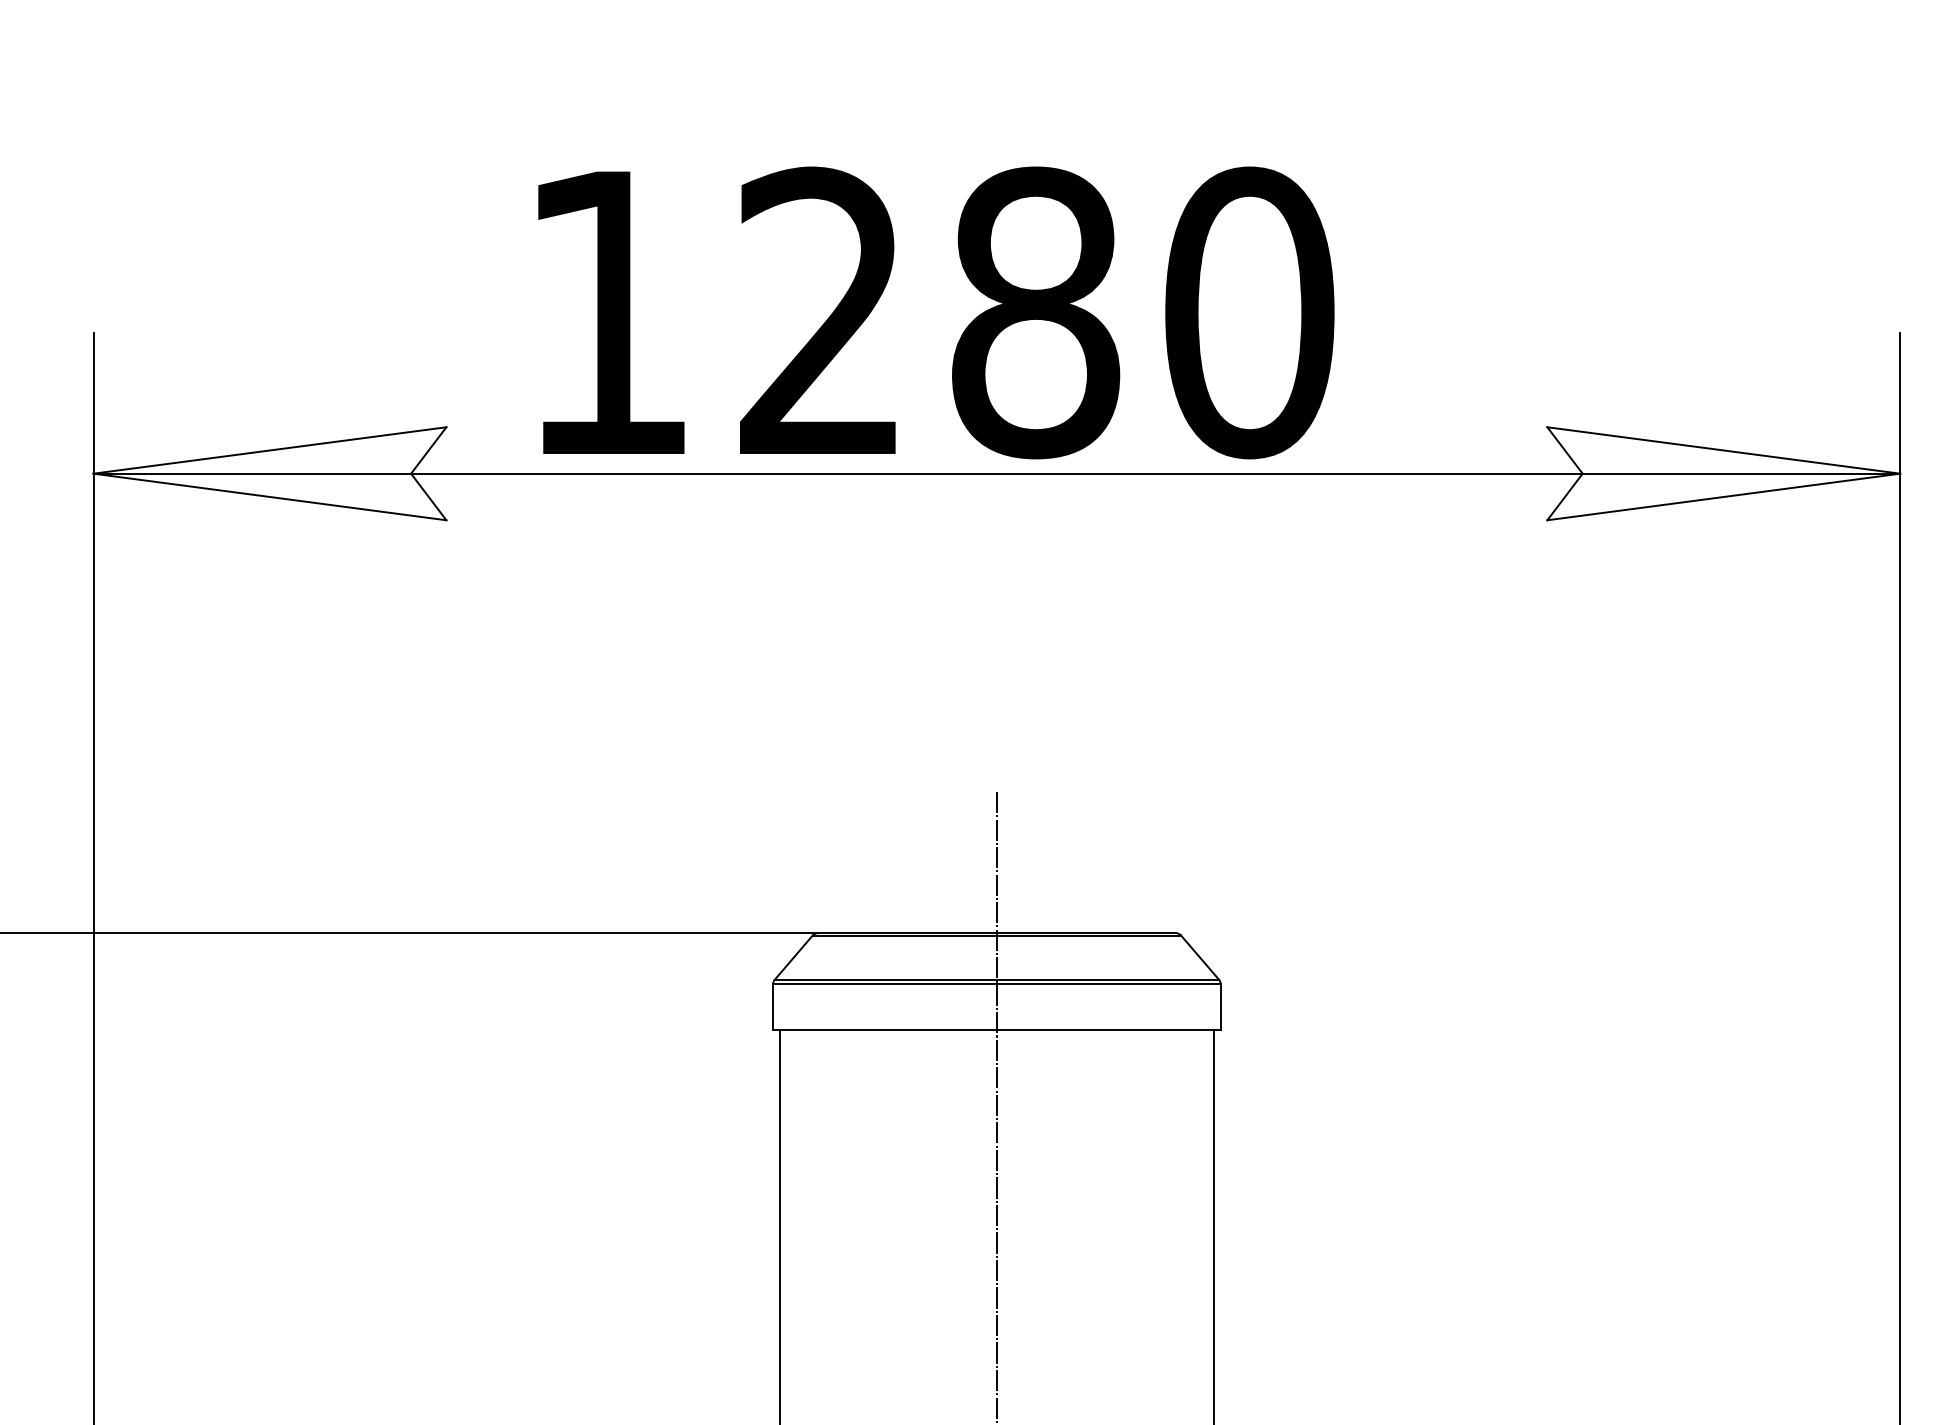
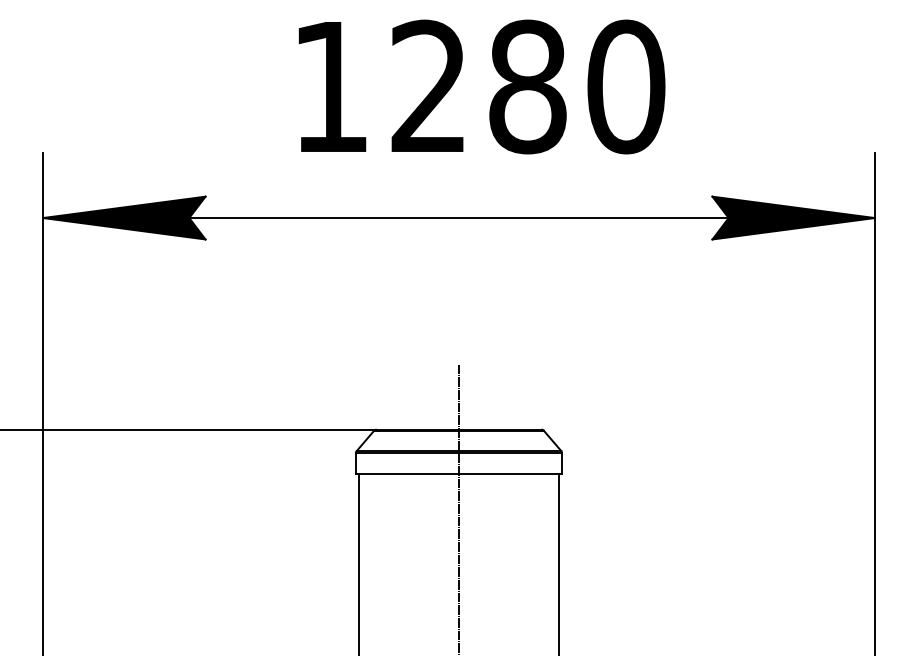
text: (937, 311) -> (482, 86), moved
fill: (270, 472) -> (124, 217), added
fill: (1723, 472) -> (793, 217), added

